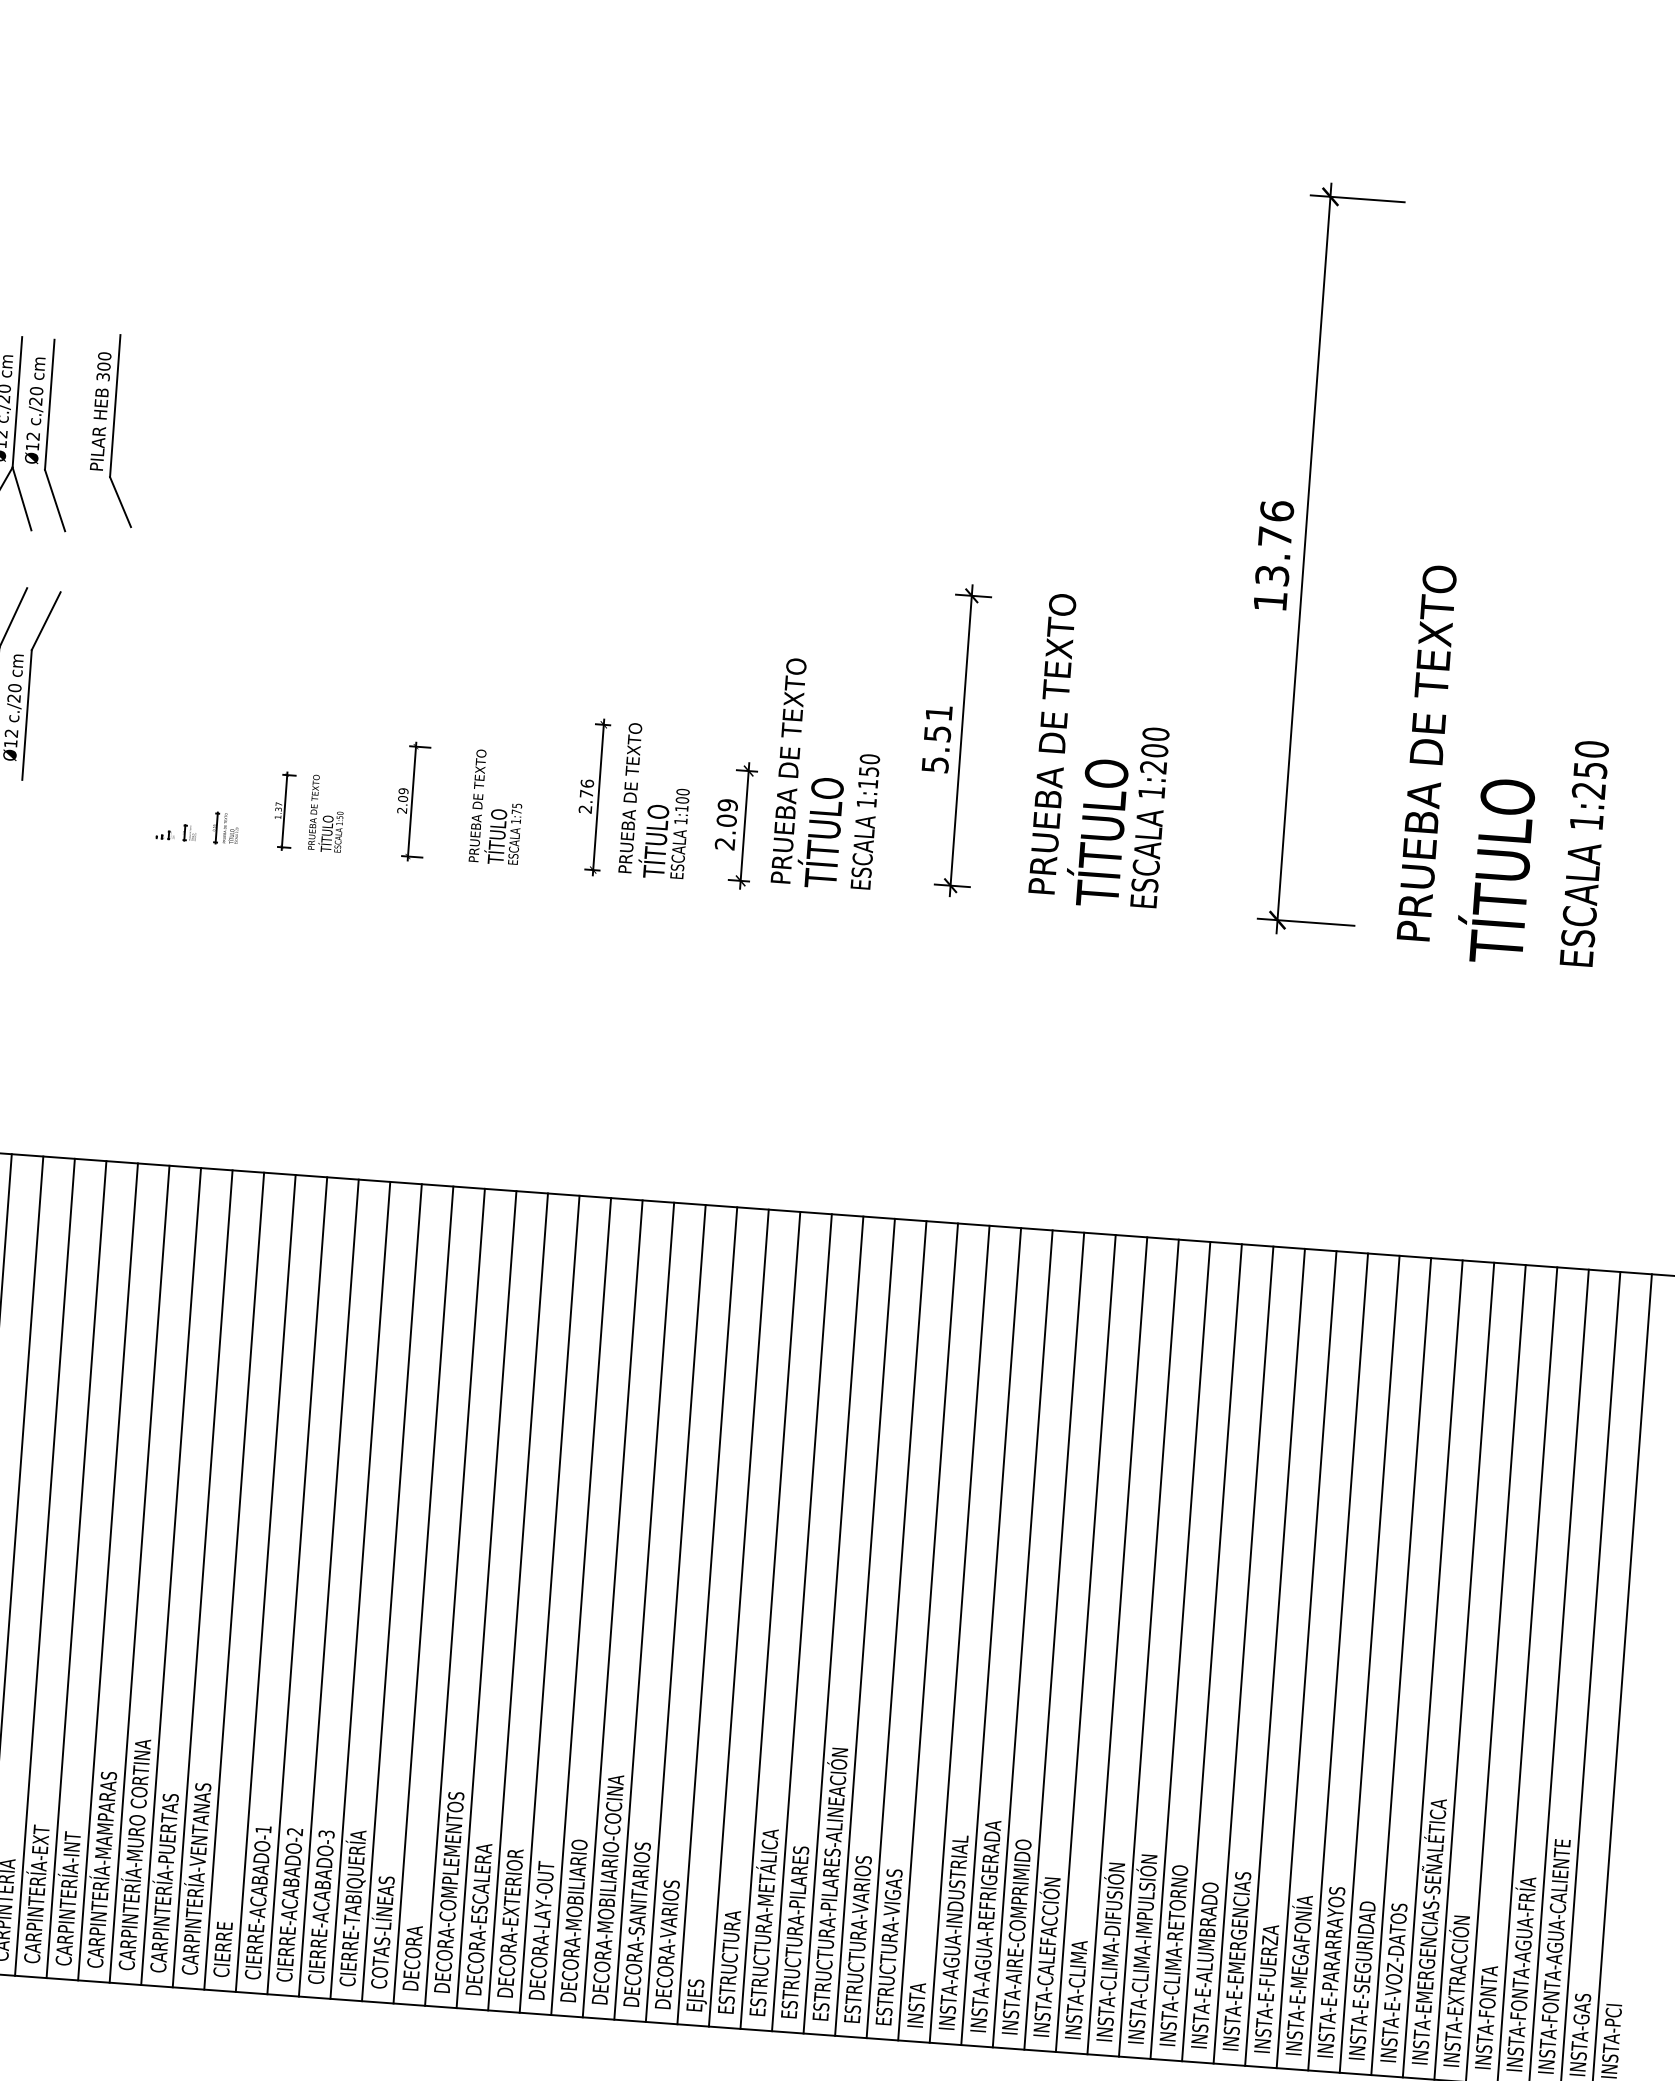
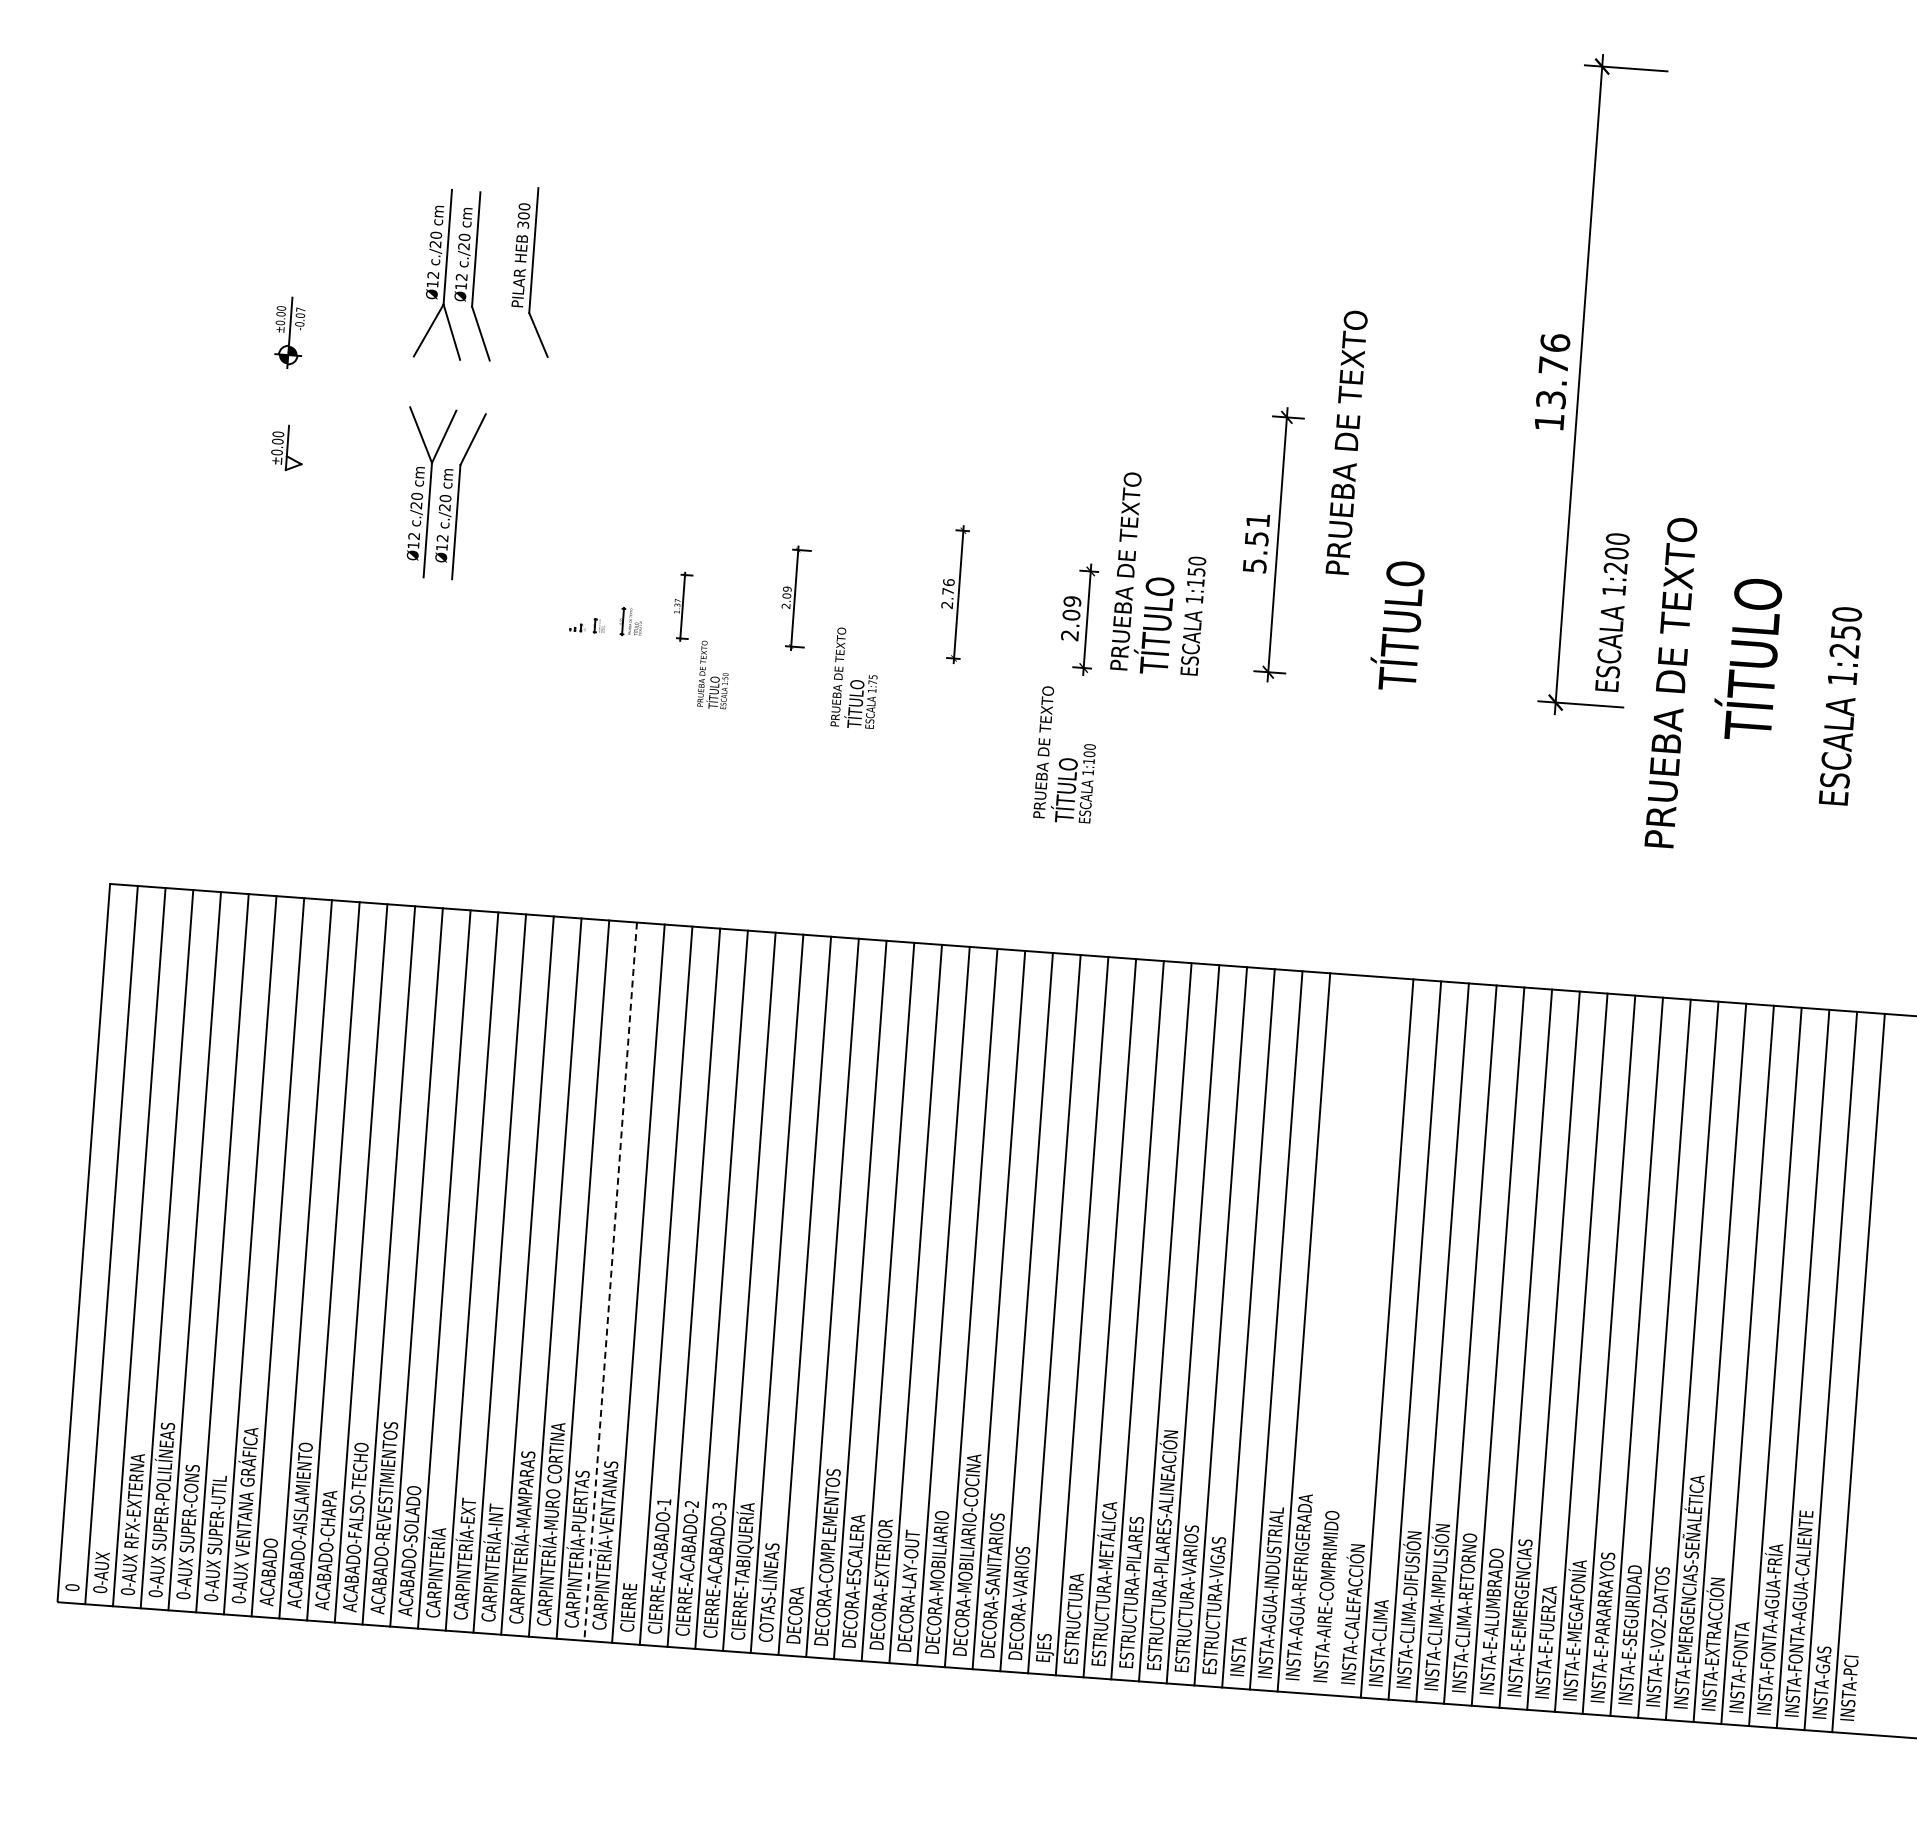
text: (1052, 743) -> (1346, 442), moved
text: (1426, 754) -> (1670, 683), moved
text: (654, 800) -> (1064, 754), moved
text: (494, 806) -> (853, 677), moved
text: (325, 813) -> (712, 674), moved
text: (1149, 817) -> (1612, 612), moved
text: (1584, 854) -> (1840, 706), moved
line: (202, 1579) -> (610, 1282), solid -> dashed
line: (1022, 1638) -> (1331, 1334), removed
line: (1054, 1641) -> (1359, 1336), removed

